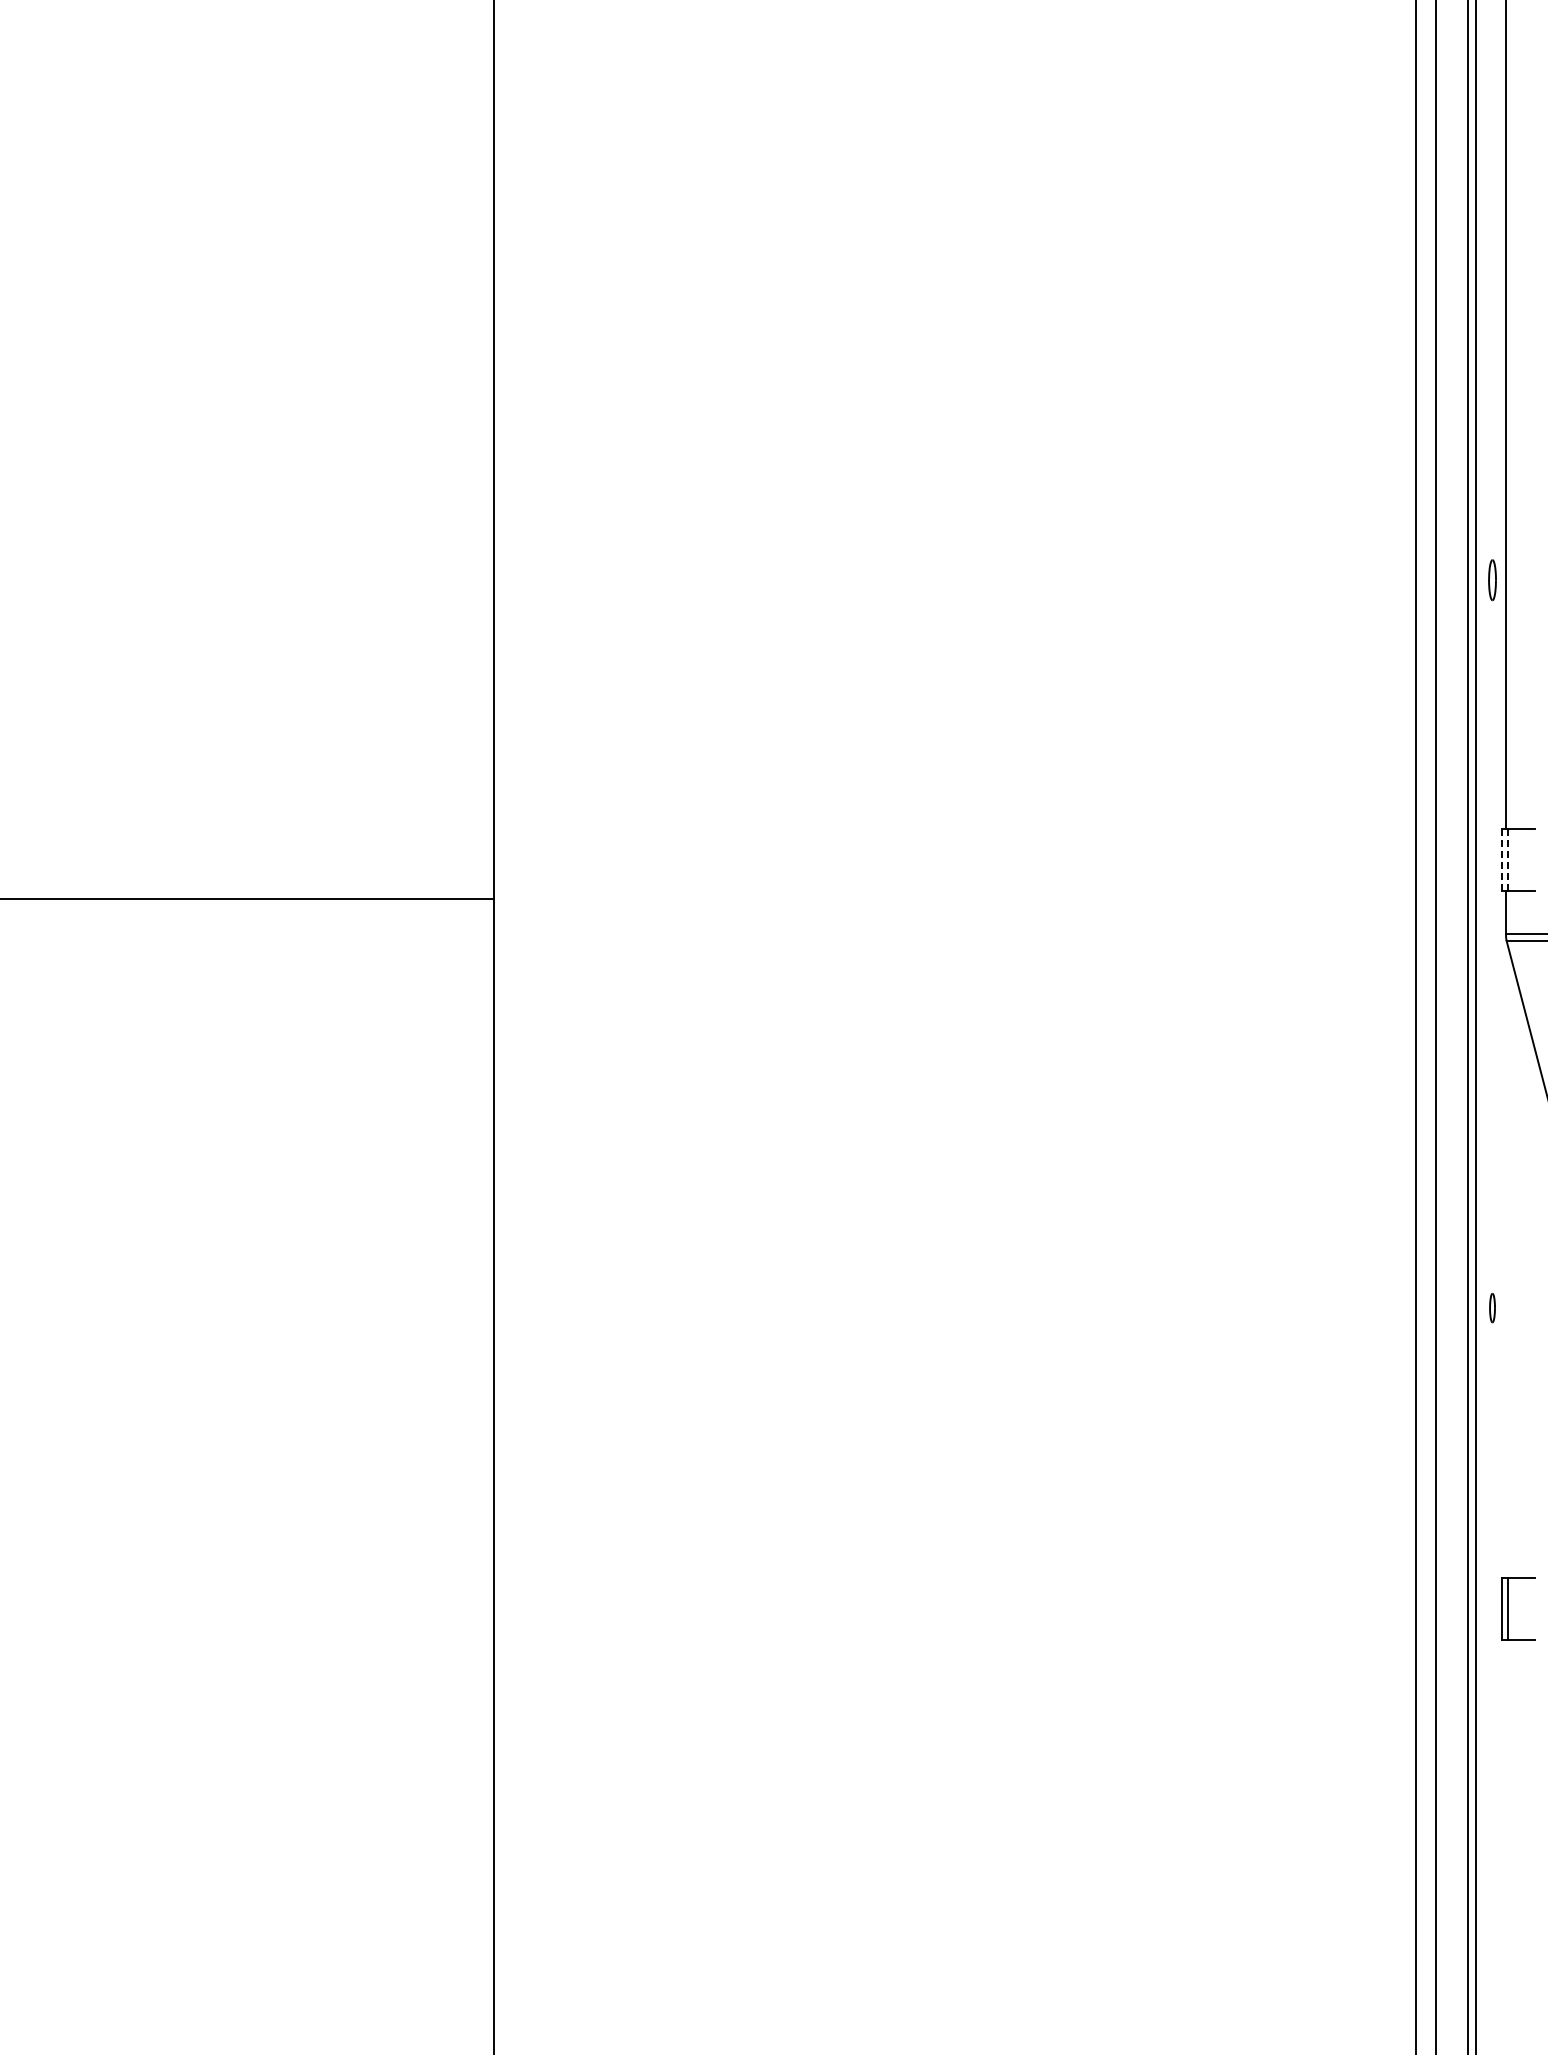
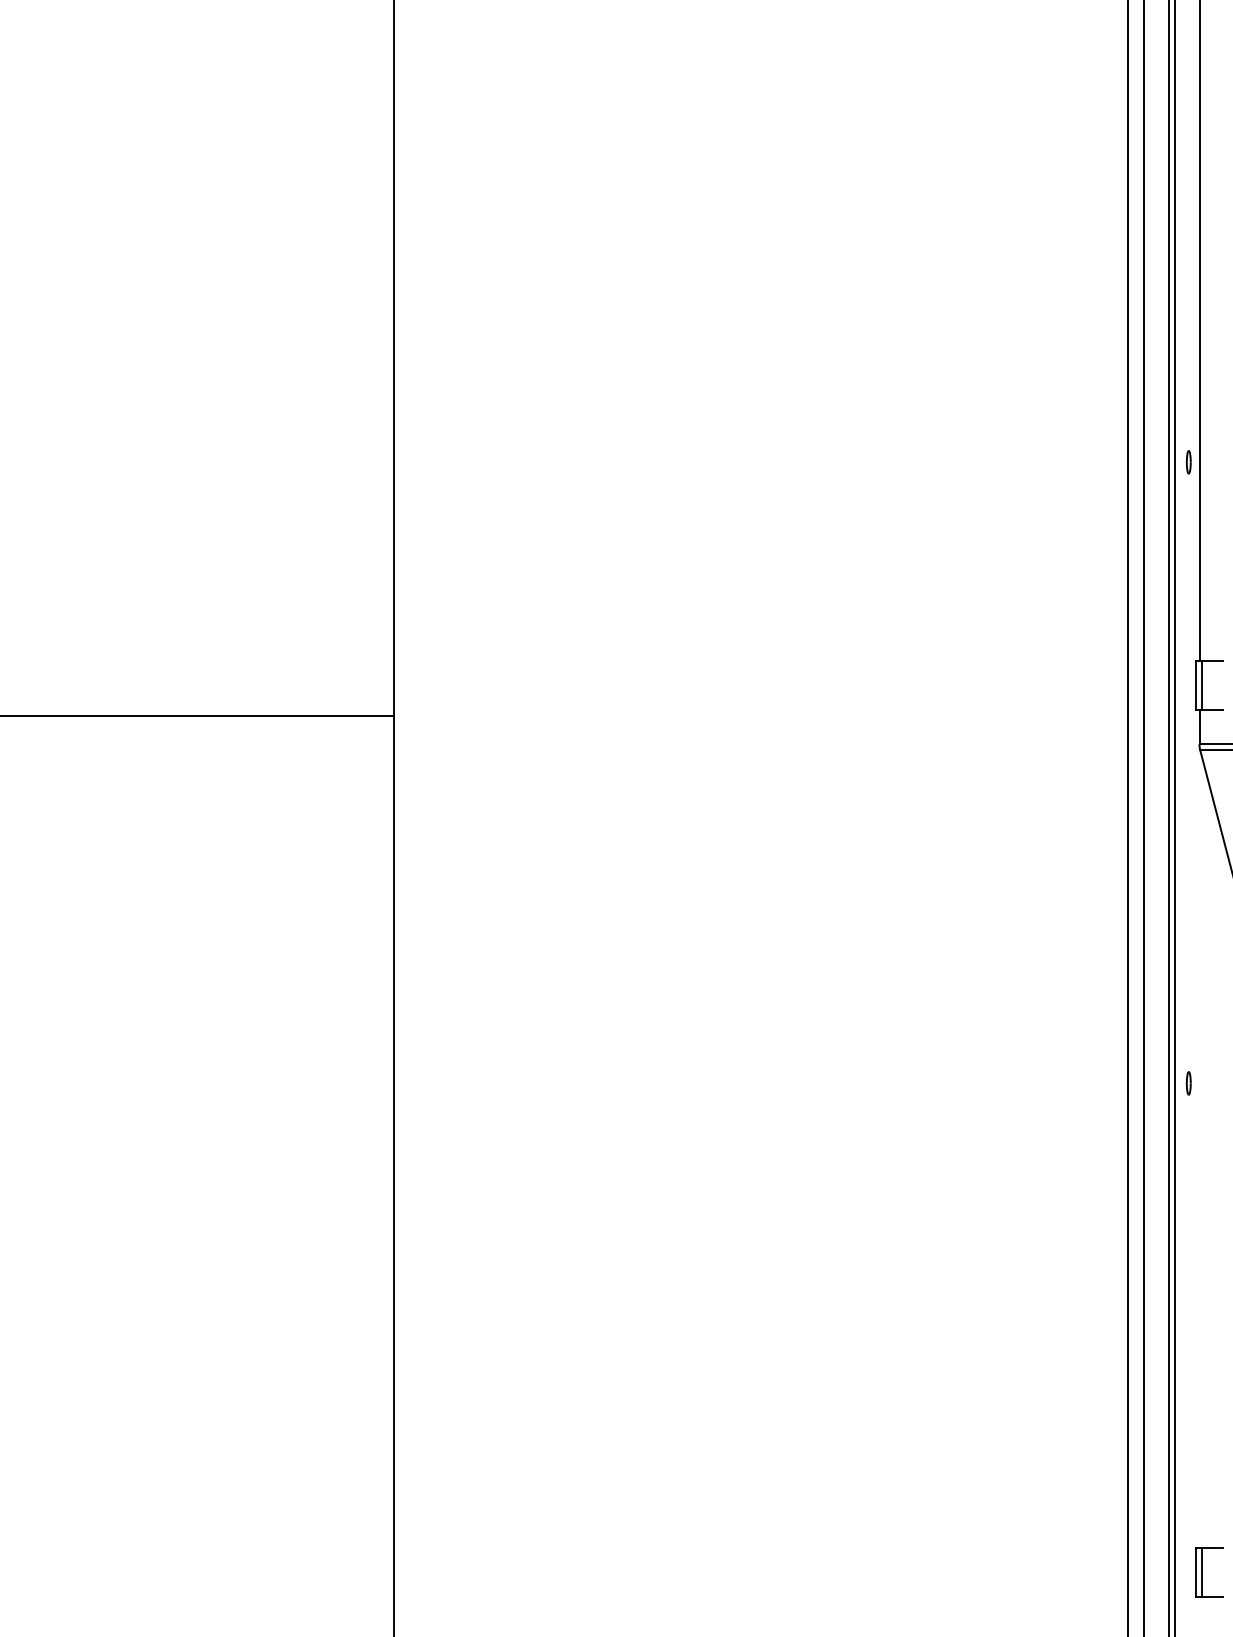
part: (1492, 580) -> (1188, 462), size x0.71
line: (1501, 860) -> (1195, 685), dashed -> solid
line: (1508, 860) -> (1201, 685), dashed -> solid
part: (1492, 1307) -> (1188, 1082), moved
part: (1508, 1608) -> (1201, 1571), moved

